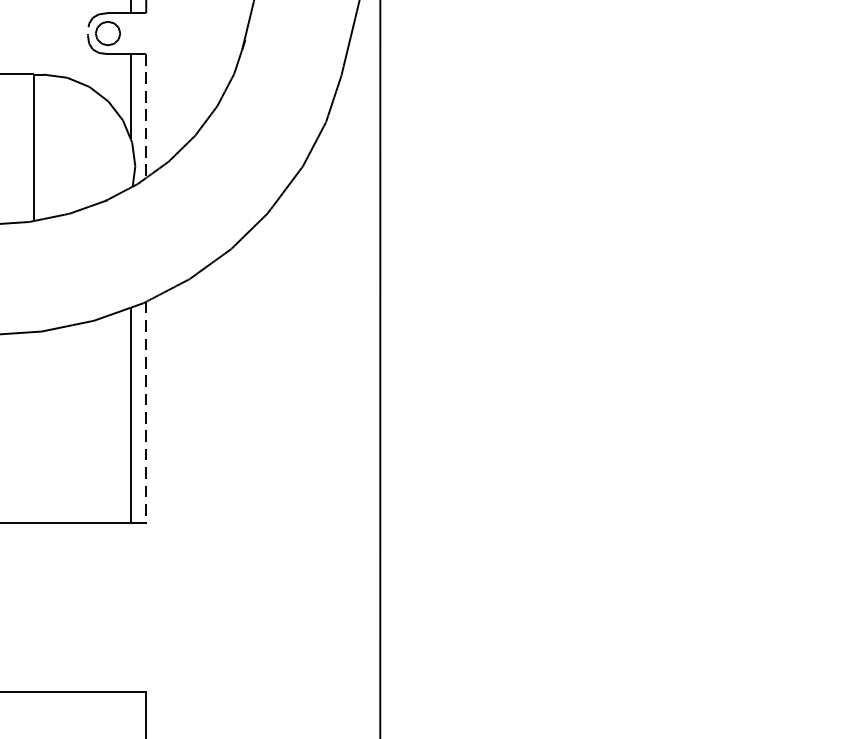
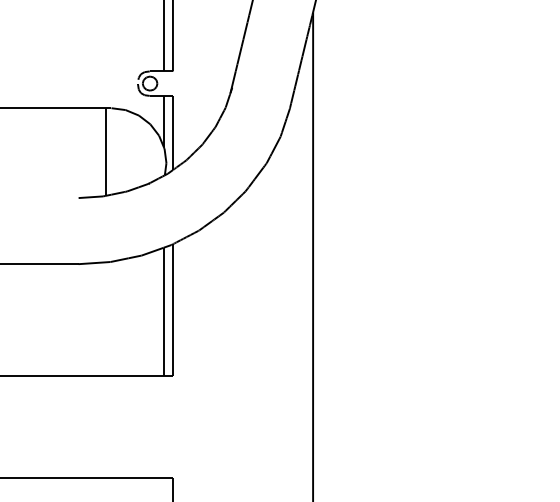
line: (145, 116) -> (172, 133), dashed -> solid
line: (145, 412) -> (172, 310), dashed -> solid

